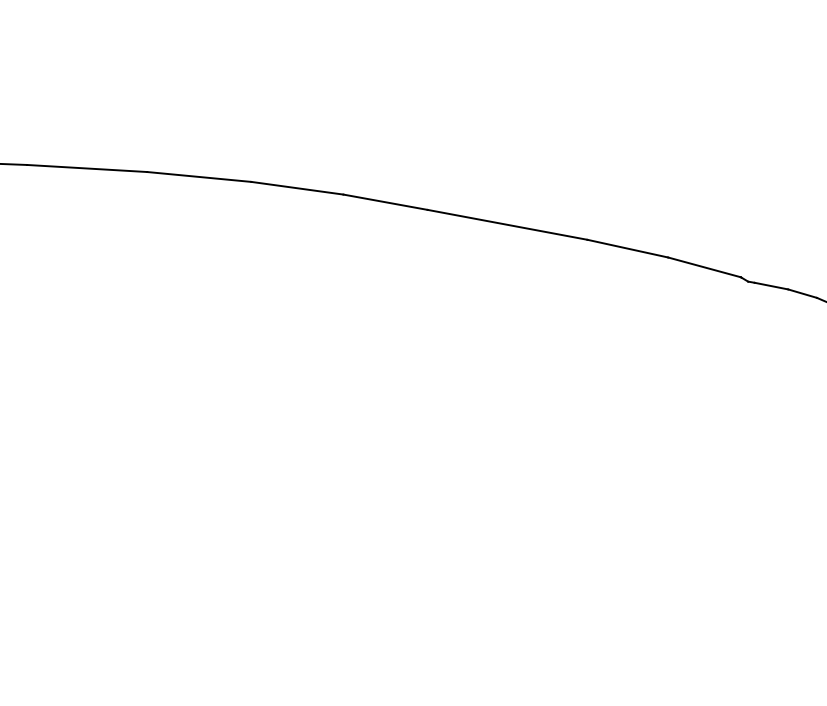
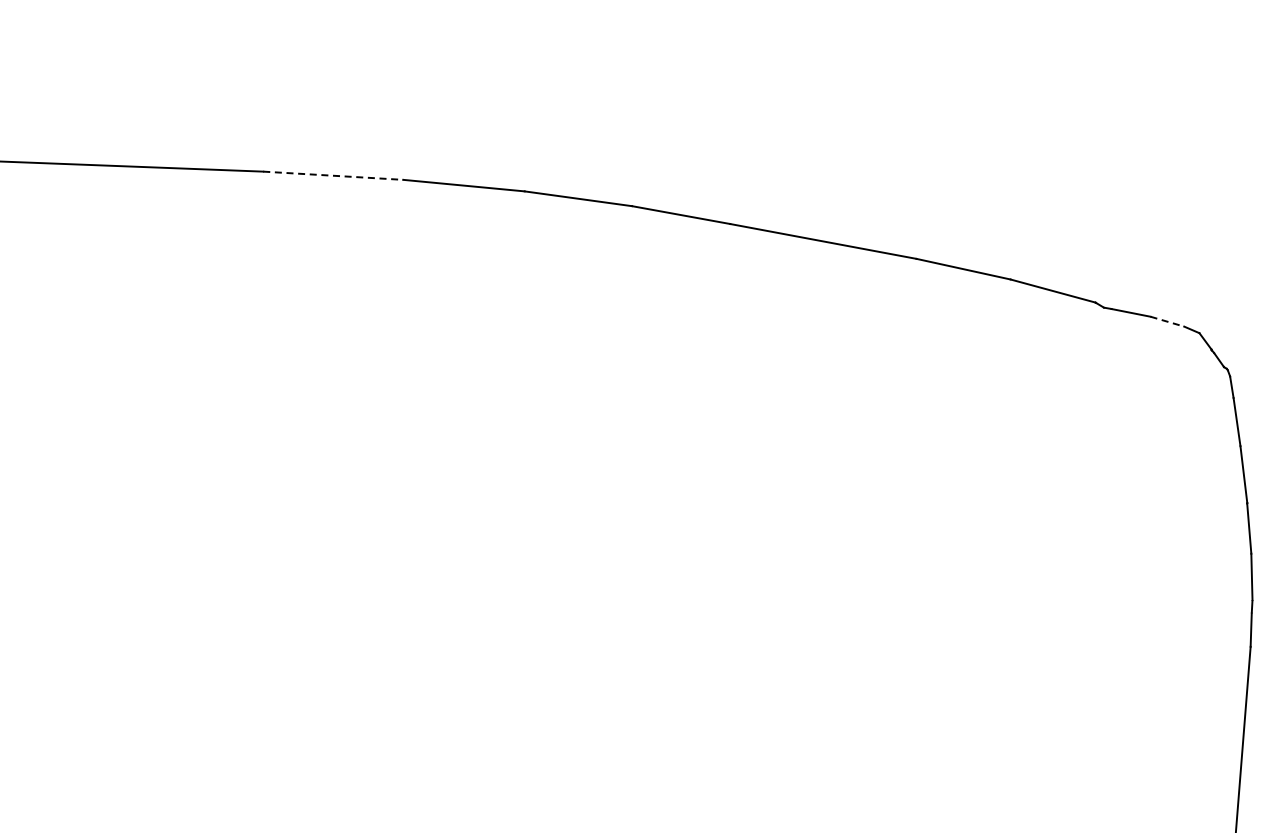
line: (87, 168) -> (333, 175), solid -> dashed
line: (802, 293) -> (1167, 321), solid -> dashed

